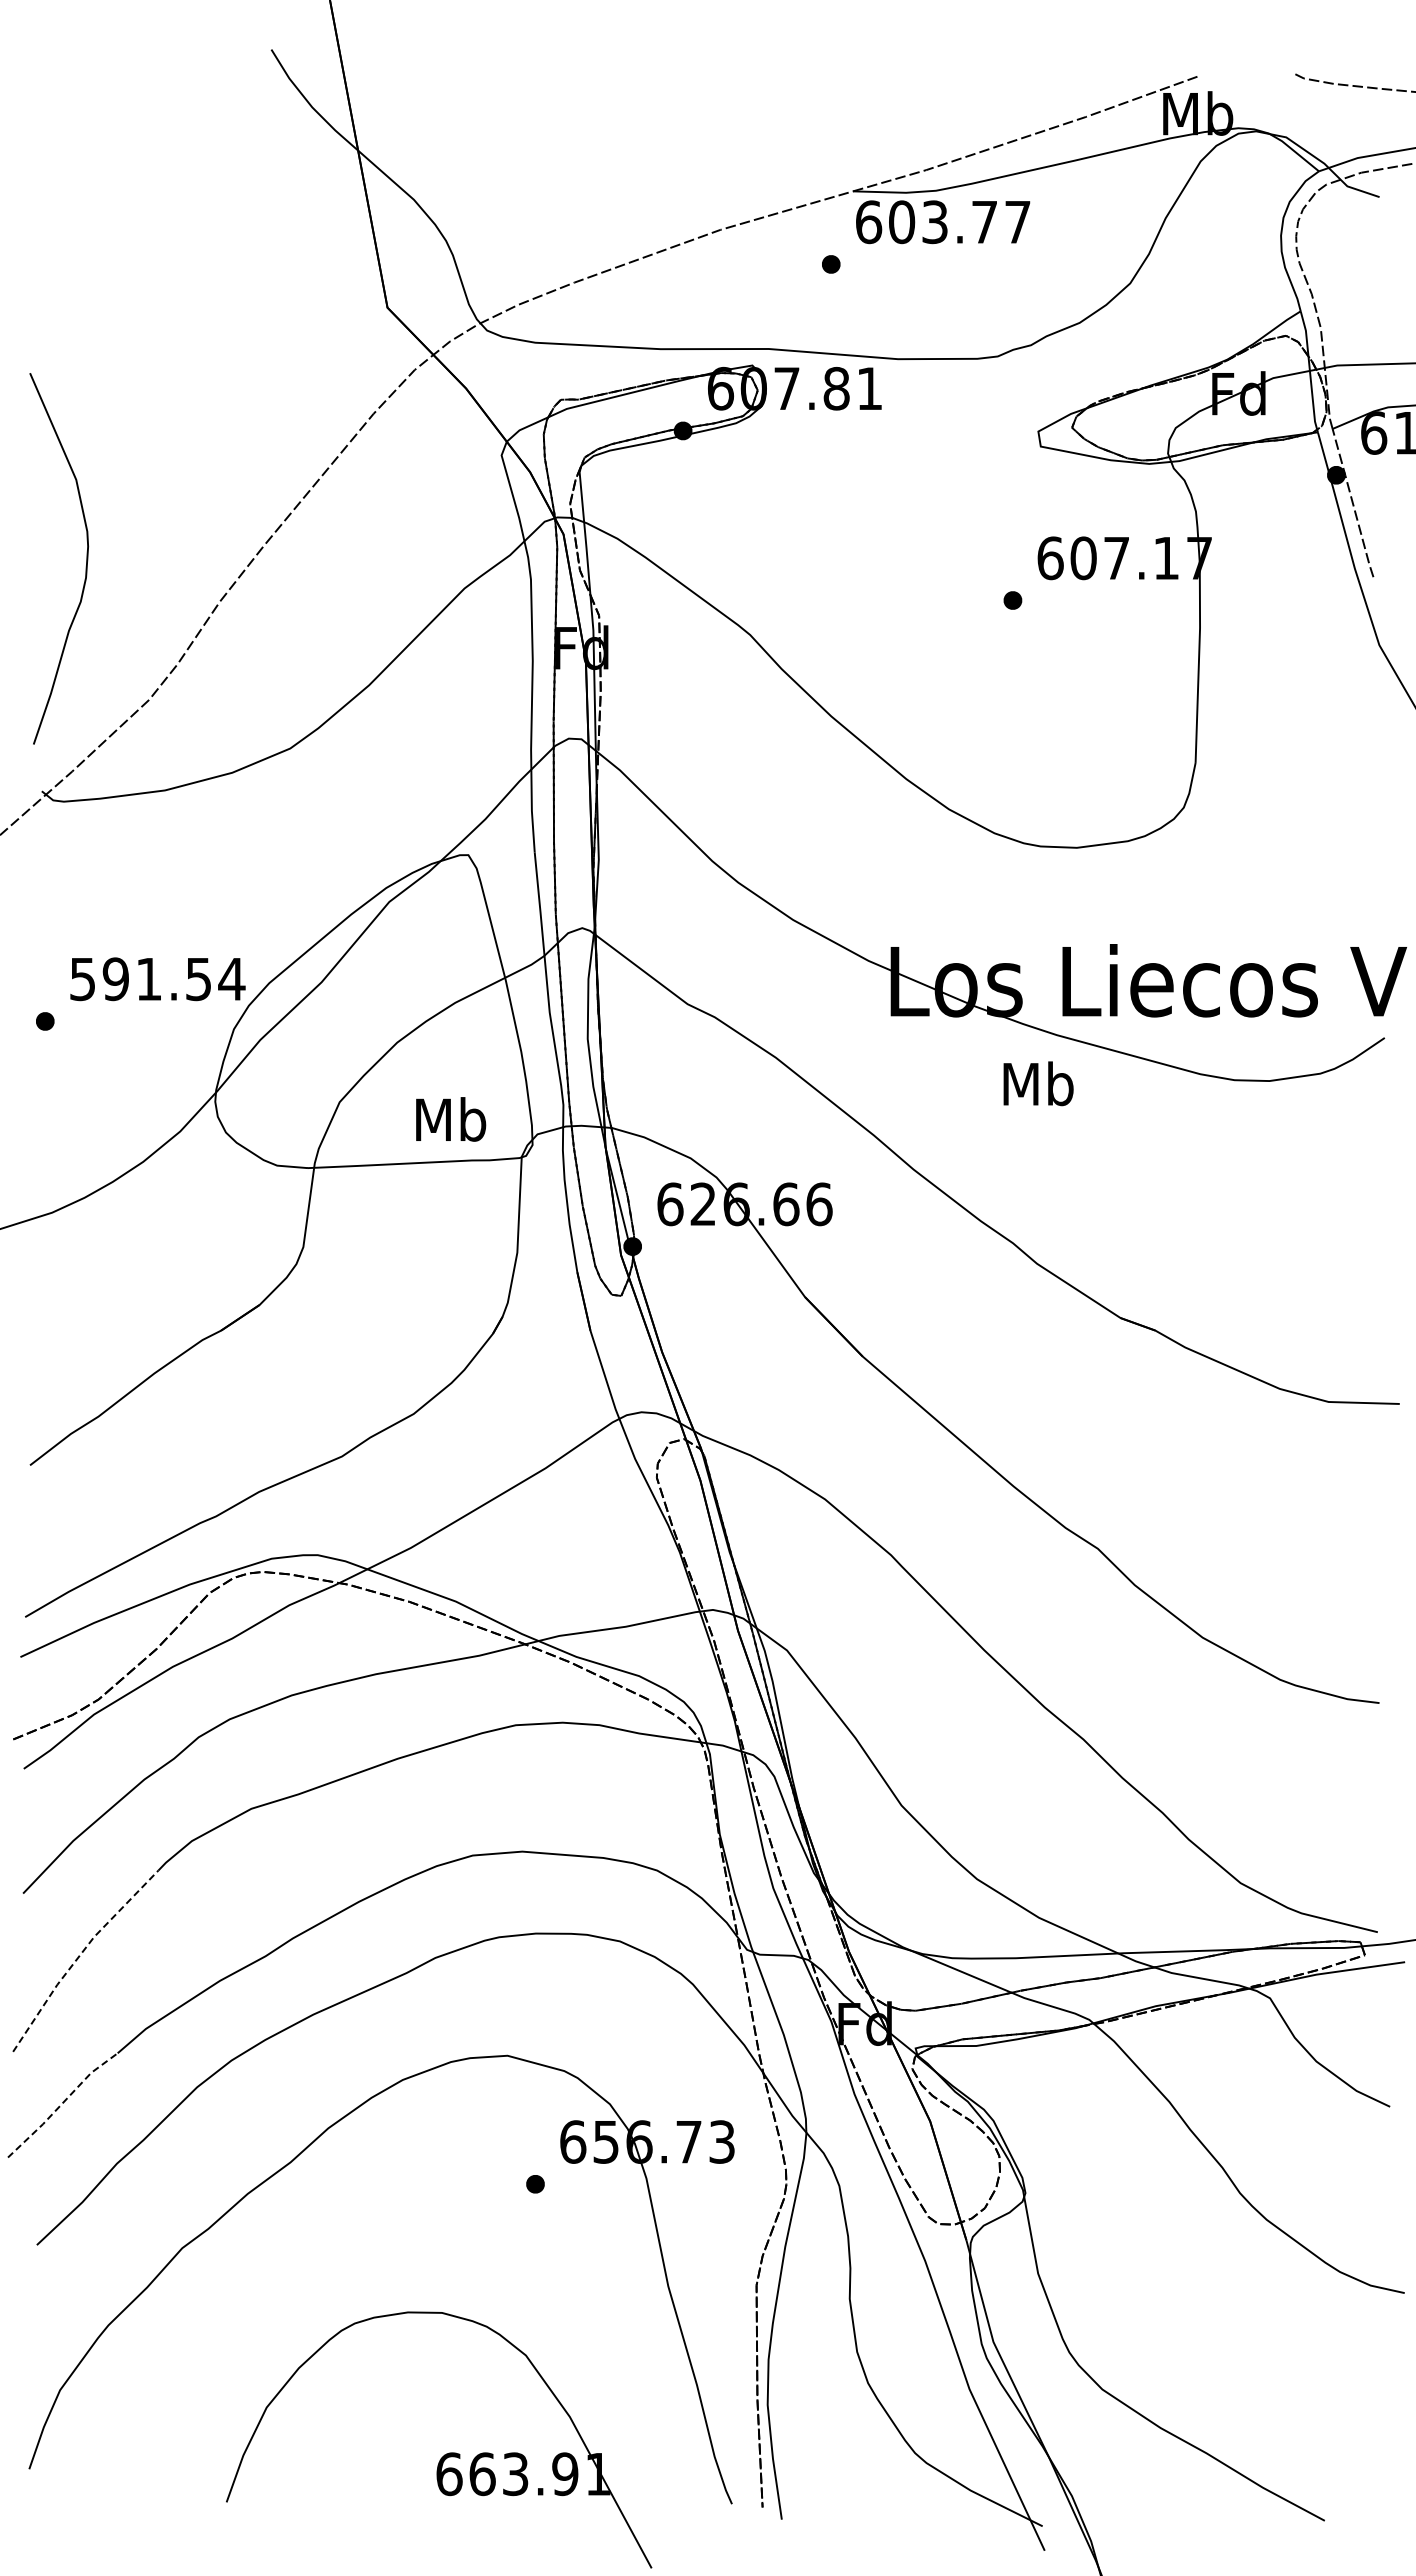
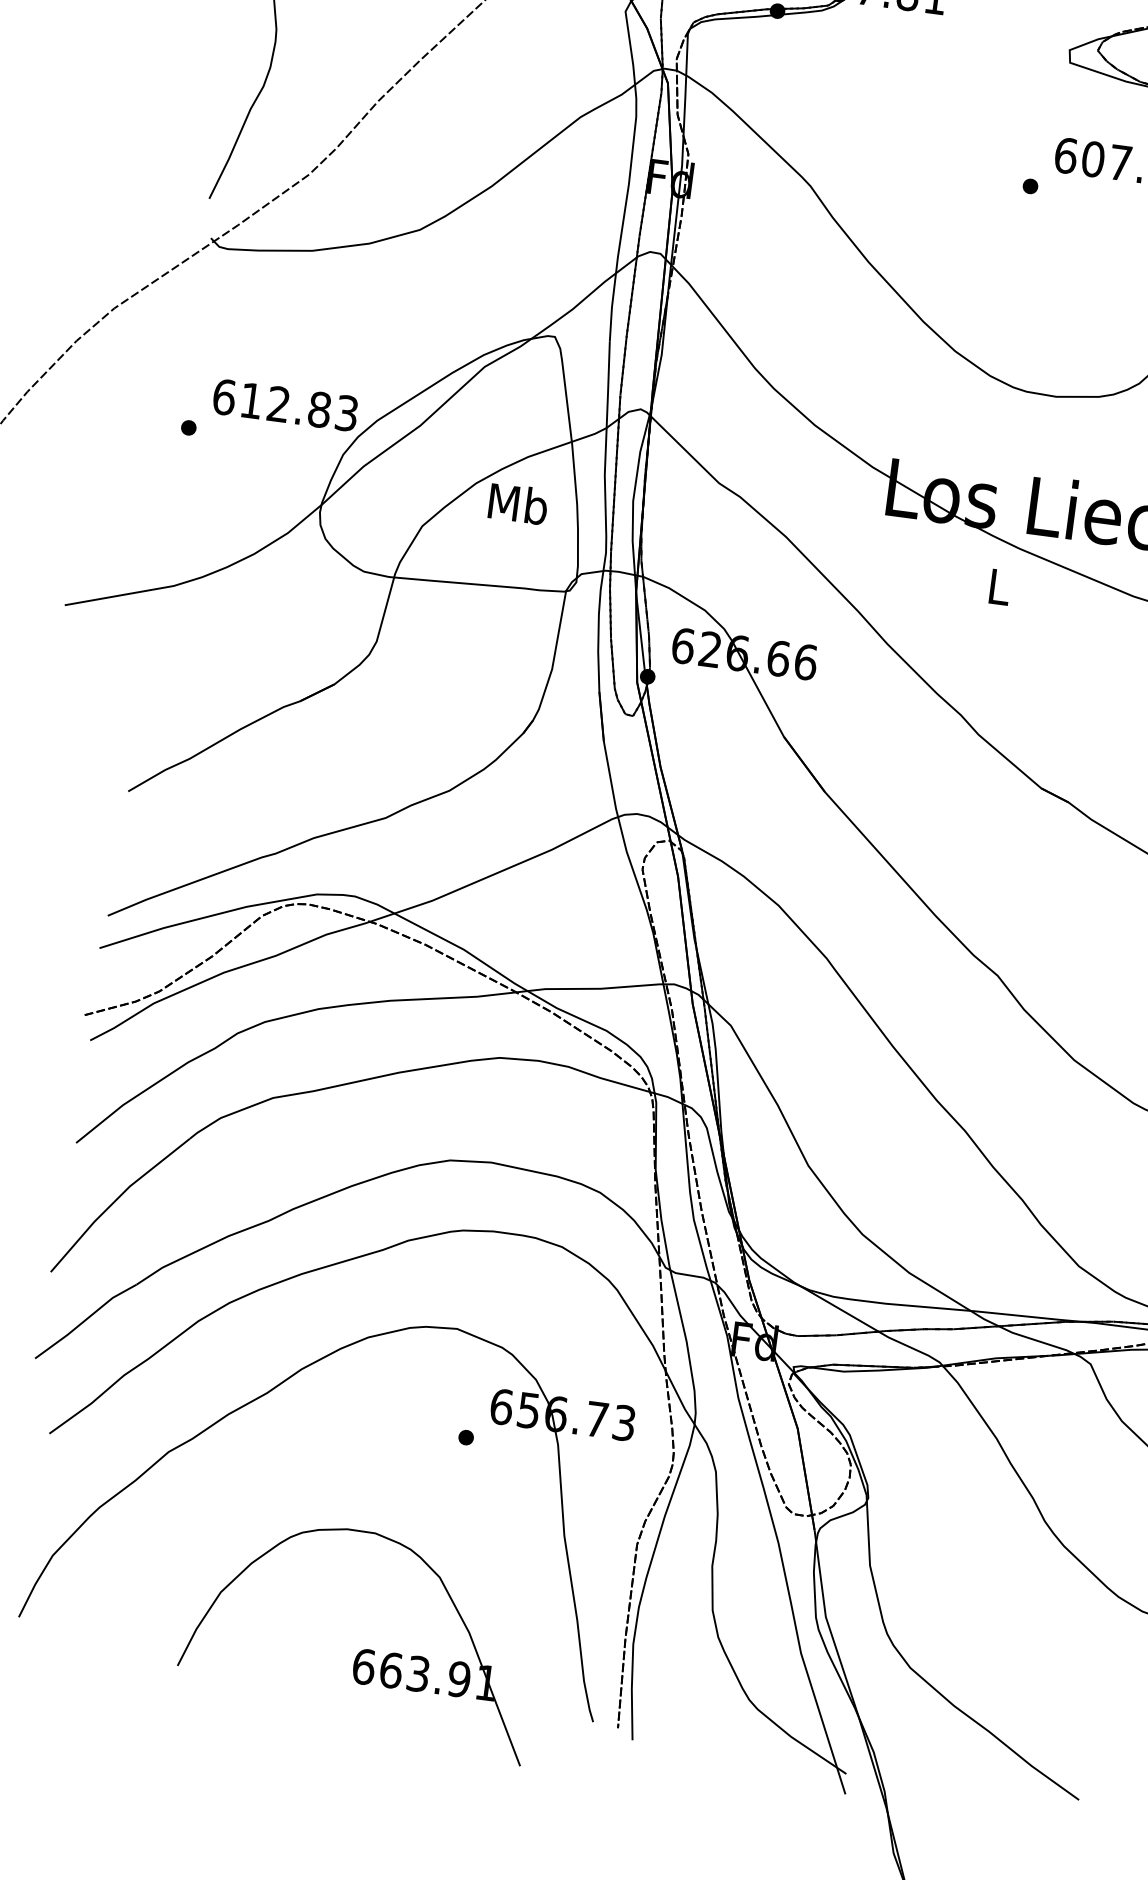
text: (157, 979) -> (285, 405), 591.54 -> 612.83
text: (1038, 1083) -> (999, 586), Mb -> L
text: (451, 1119) -> (518, 504), moved
line: (79, 1955) -> (115, 1200), dashed -> solid
line: (62, 2104) -> (85, 1320), dashed -> solid

